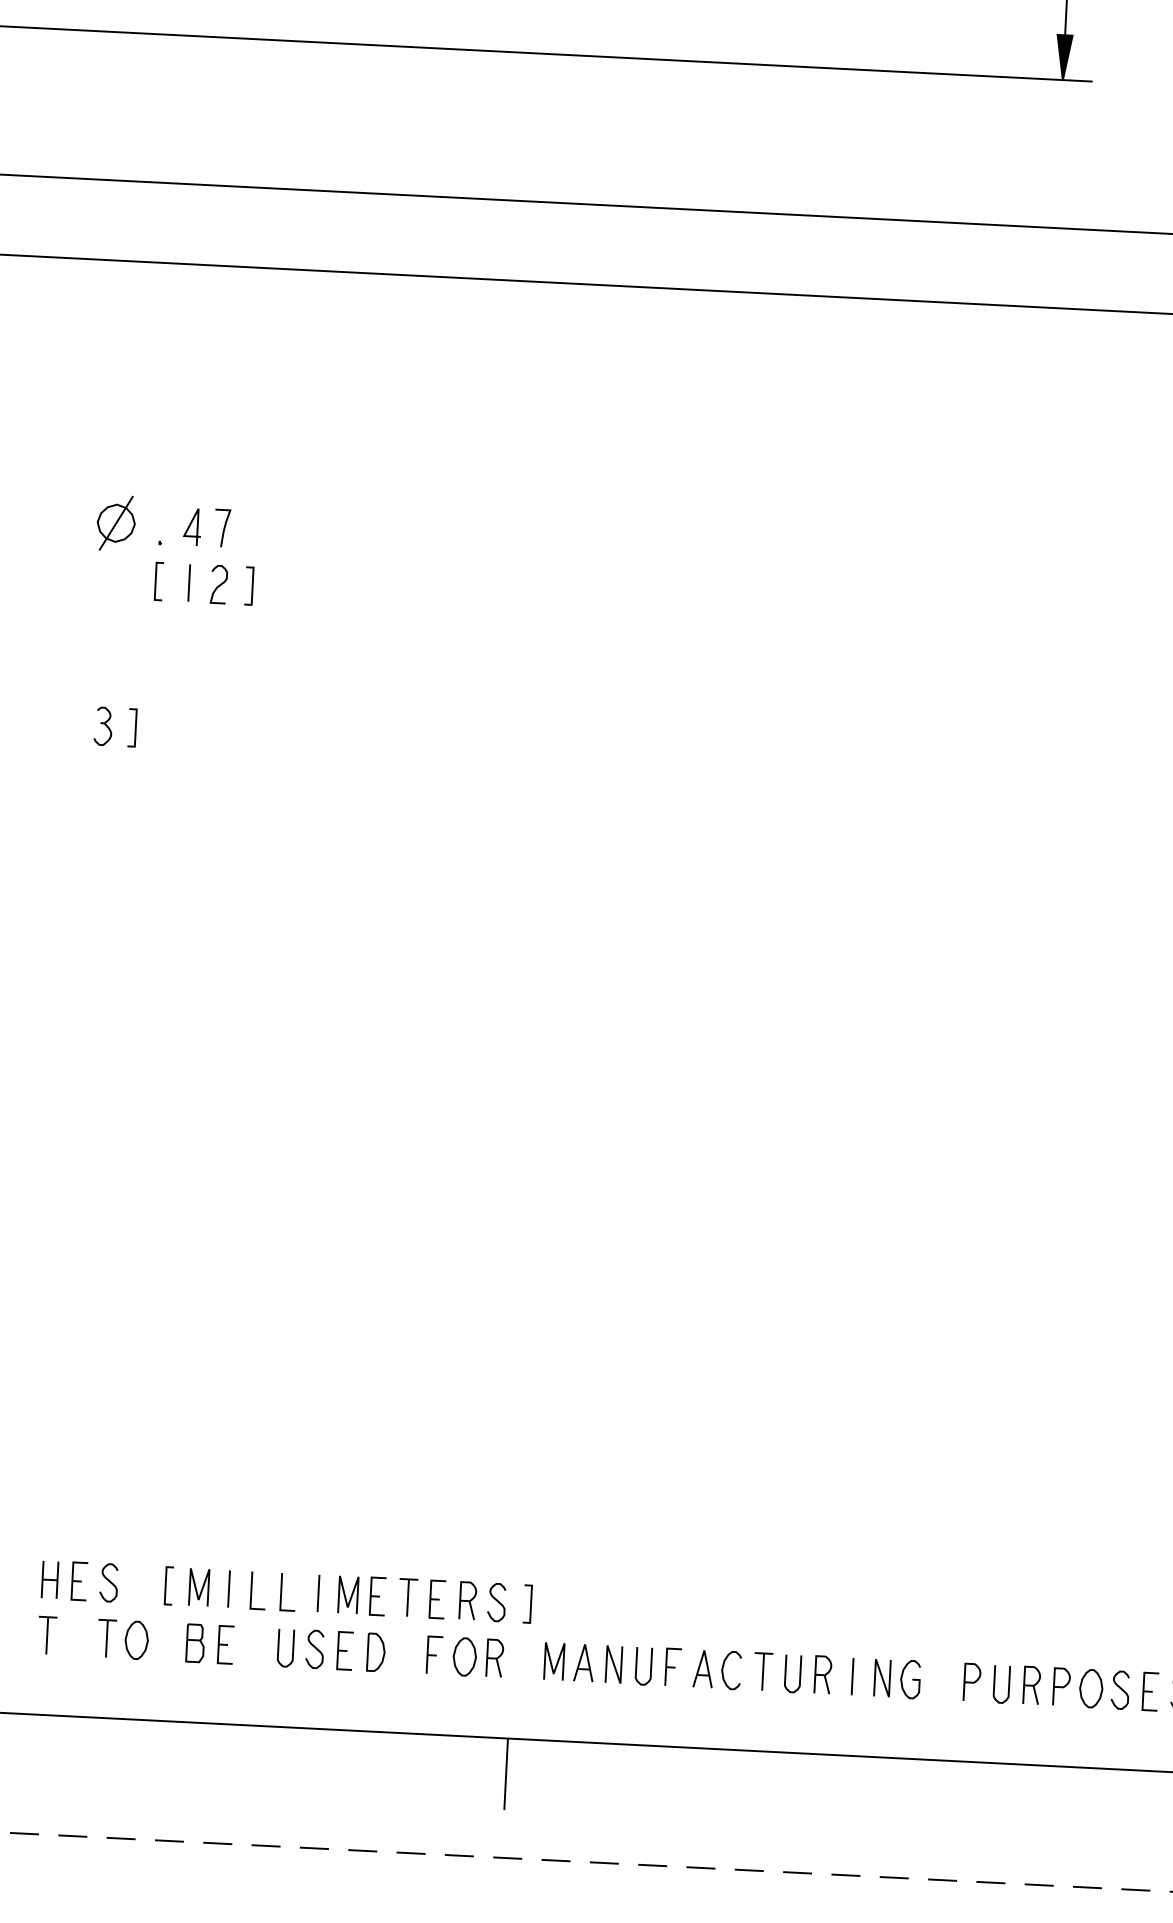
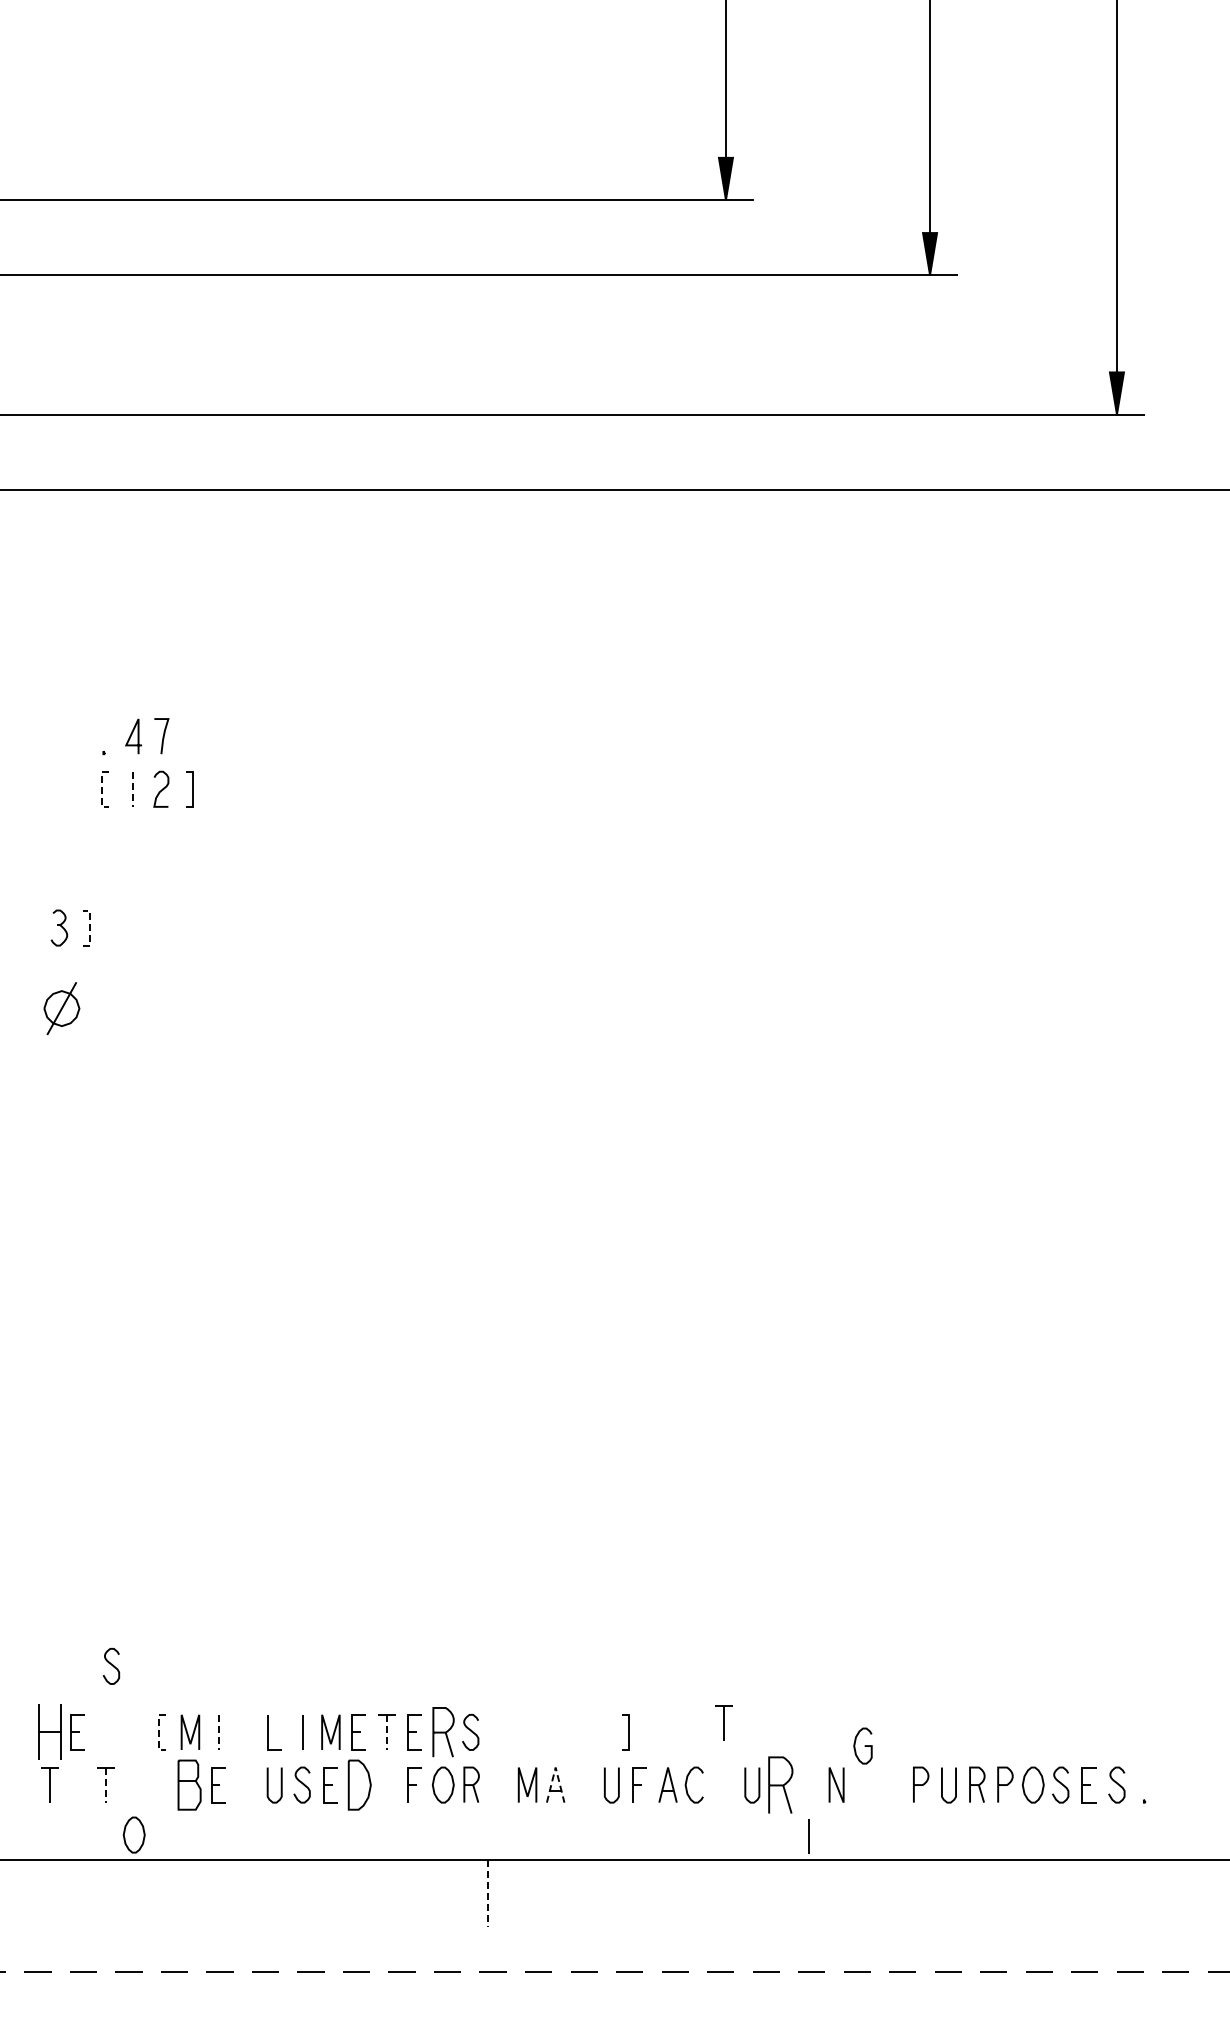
part: (115, 523) -> (61, 1008), moved
line: (155, 581) -> (101, 789), solid -> dashed
line: (189, 583) -> (133, 789), solid -> dashed
line: (135, 728) -> (89, 928), solid -> dashed
part: (49, 1579) -> (49, 1732), size x1.6
curve: (109, 1581) -> (111, 1665), moved
line: (165, 1585) -> (158, 1732), solid -> dashed
line: (228, 1589) -> (218, 1732), solid -> dashed
line: (252, 1590) -> (240, 1732), removed
line: (408, 1598) -> (387, 1732), solid -> dashed
part: (467, 1600) -> (443, 1731), size x1.4
line: (530, 1604) -> (628, 1732), moved
line: (107, 1639) -> (106, 1785), solid -> dashed
part: (135, 1639) -> (133, 1834), moved
part: (195, 1642) -> (189, 1784), size x1.4
line: (584, 1644) -> (555, 1767), solid -> dashed
part: (375, 1651) -> (359, 1784), size x1.4
line: (613, 1663) -> (583, 1784), removed
part: (762, 1671) -> (723, 1722), moved
part: (822, 1674) -> (780, 1784), size x1.6
line: (852, 1677) -> (808, 1836), moved
curve: (912, 1679) -> (864, 1745), moved
line: (505, 1774) -> (487, 1893), solid -> dashed

